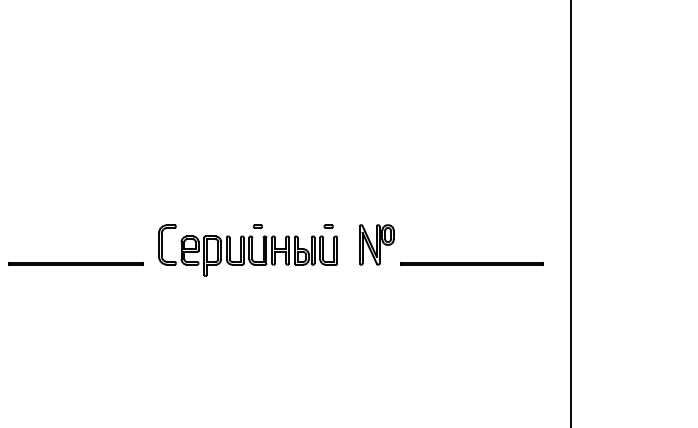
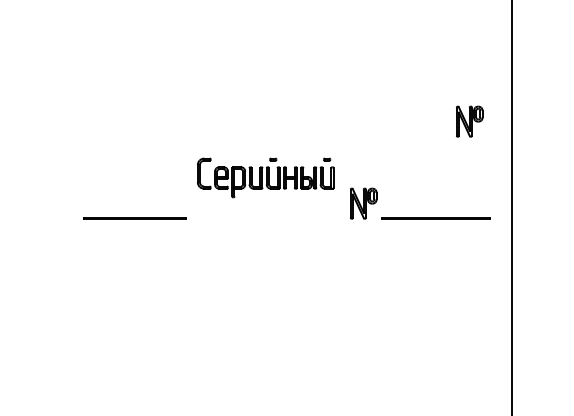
part: (515, 137) -> (469, 121), added
part: (247, 249) -> (265, 177), moved

